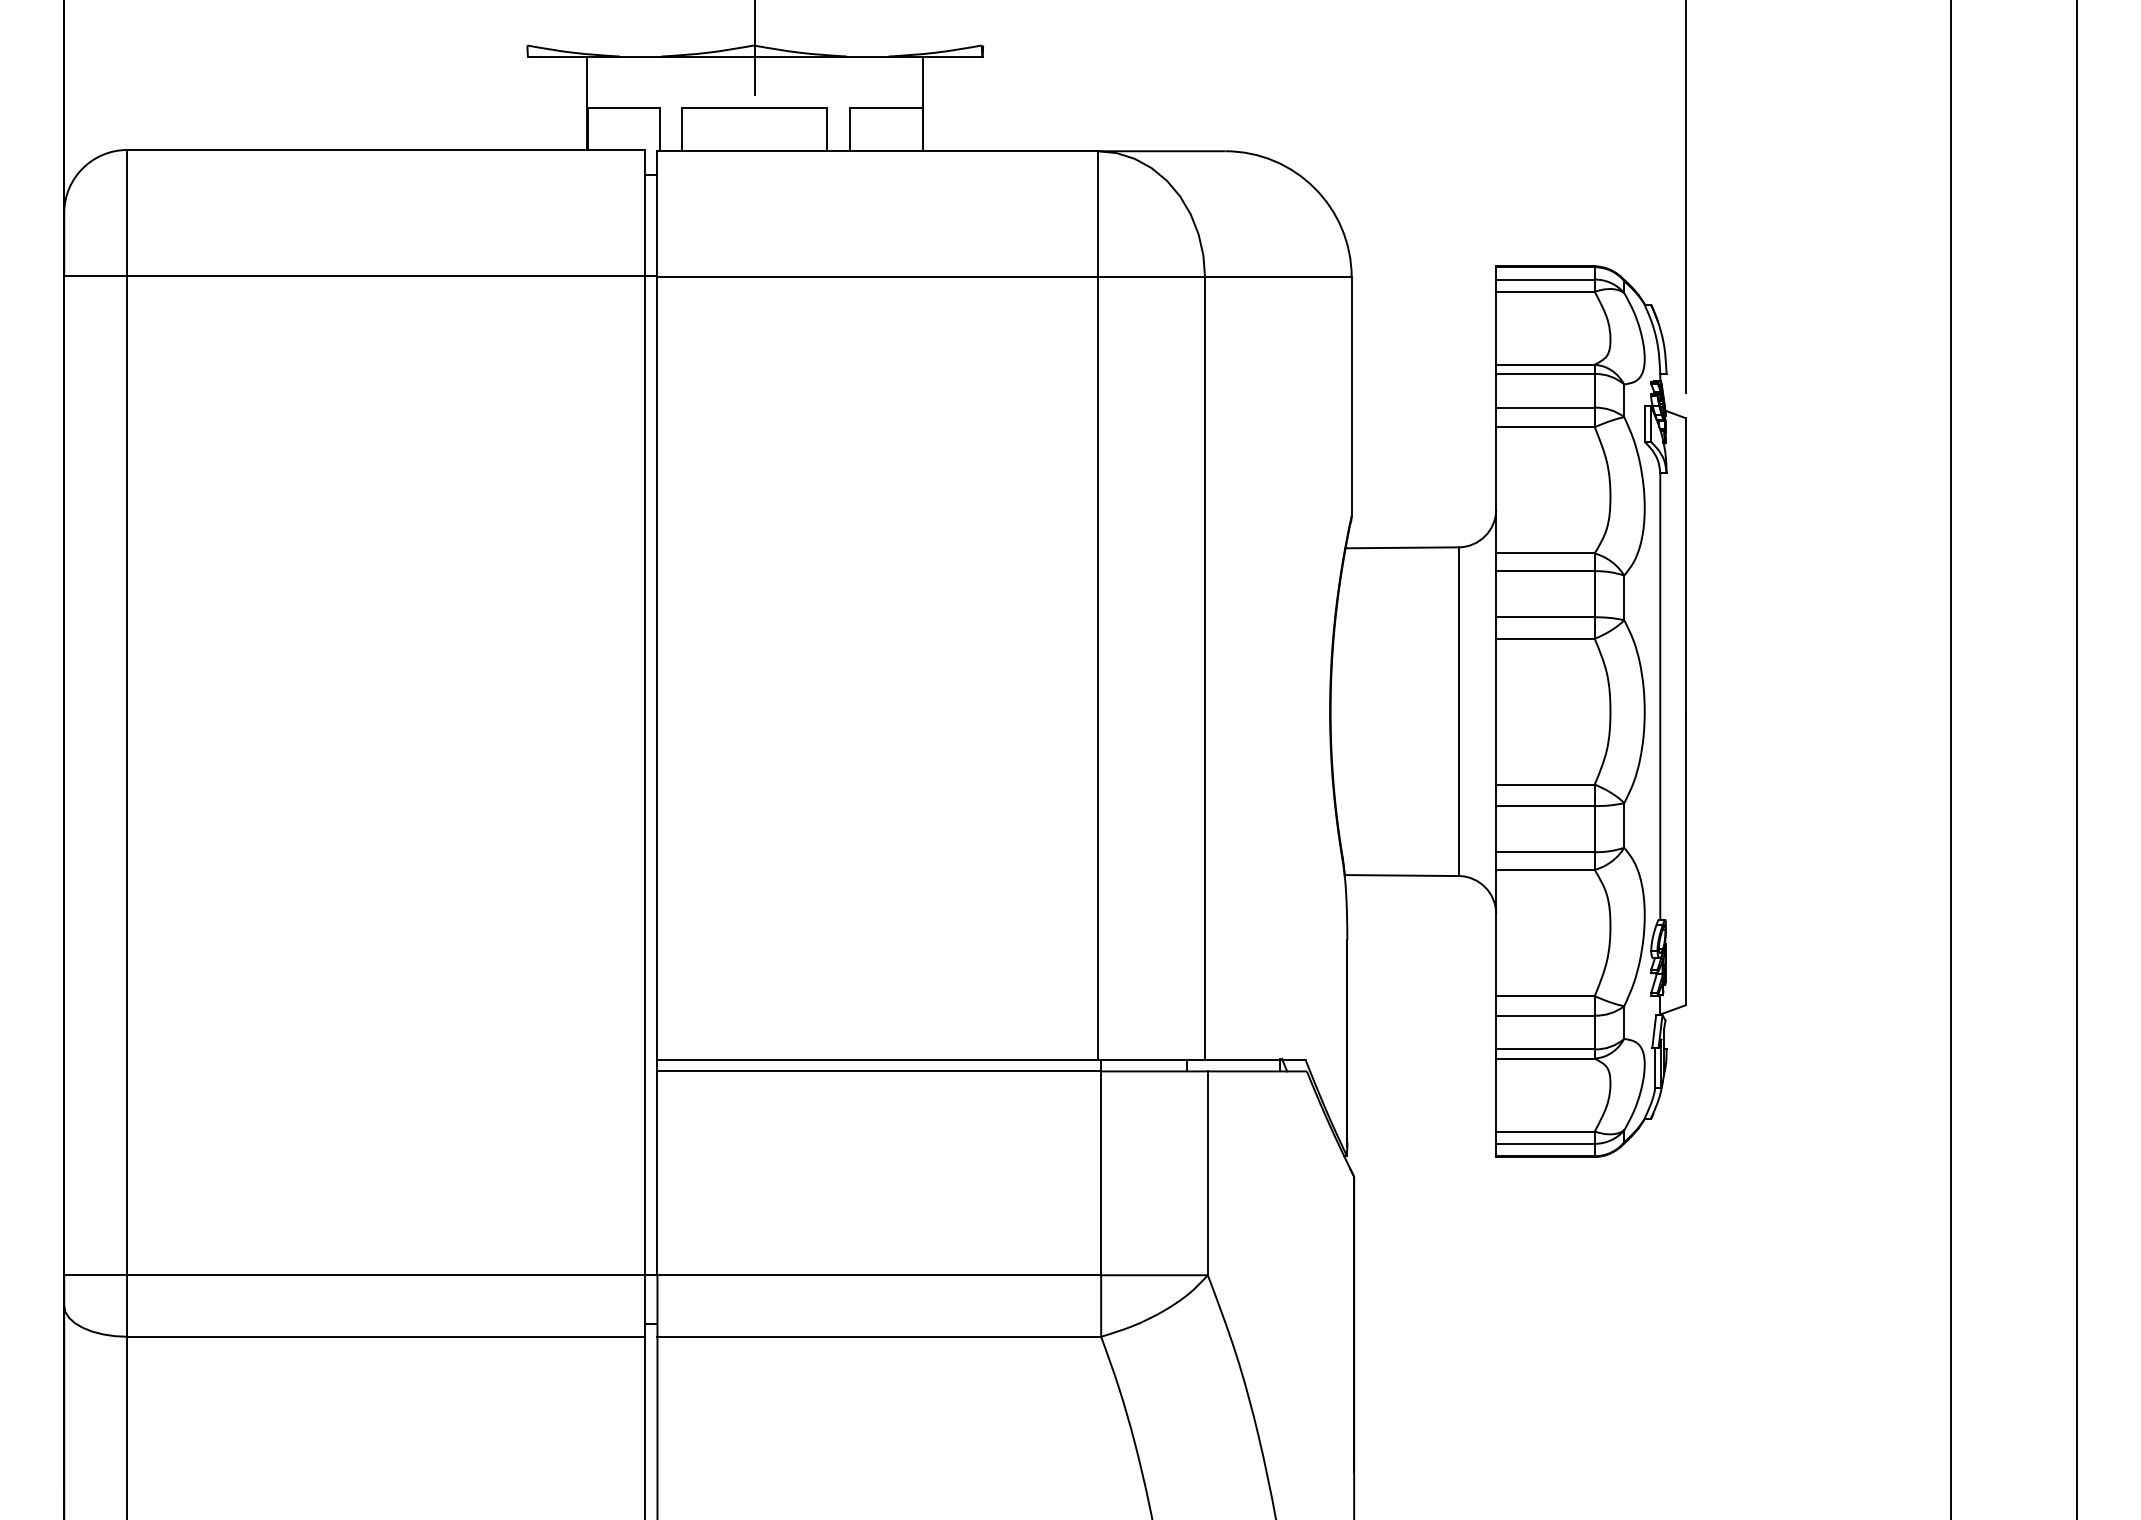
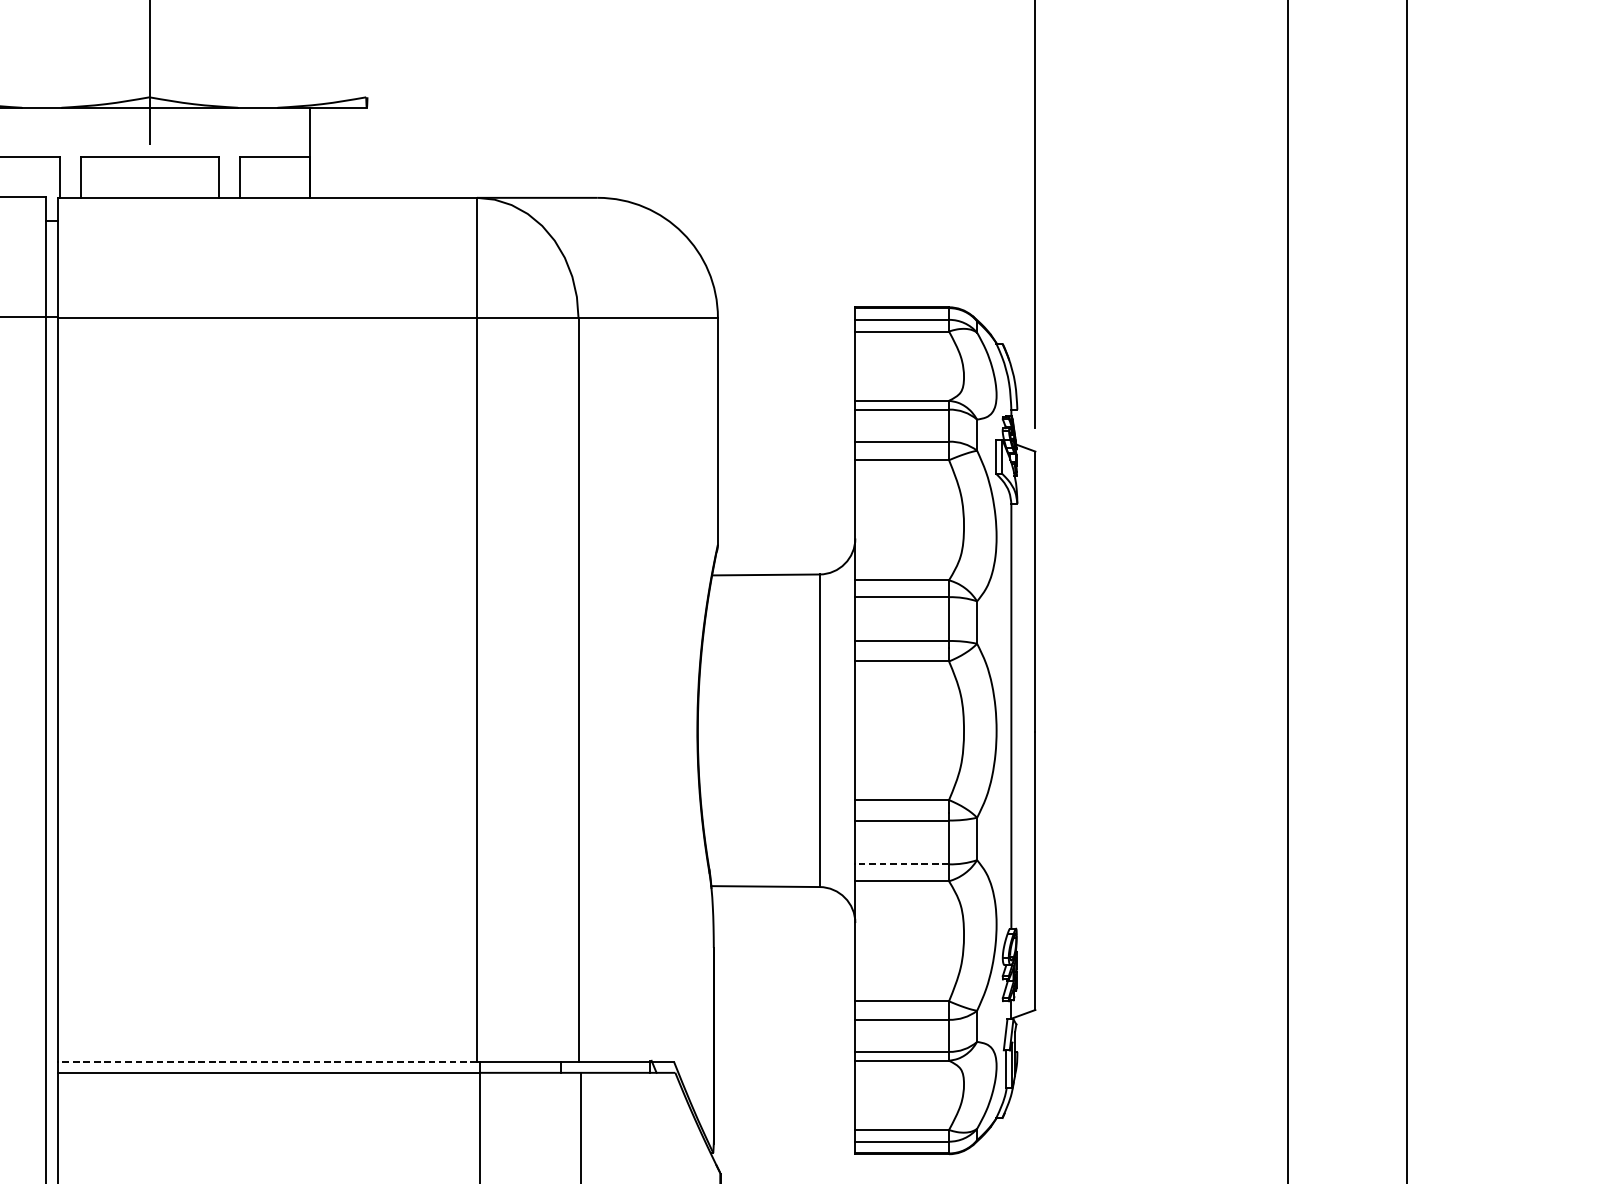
line: (1544, 852) -> (901, 864), solid -> dashed
line: (877, 1060) -> (267, 1062), solid -> dashed

